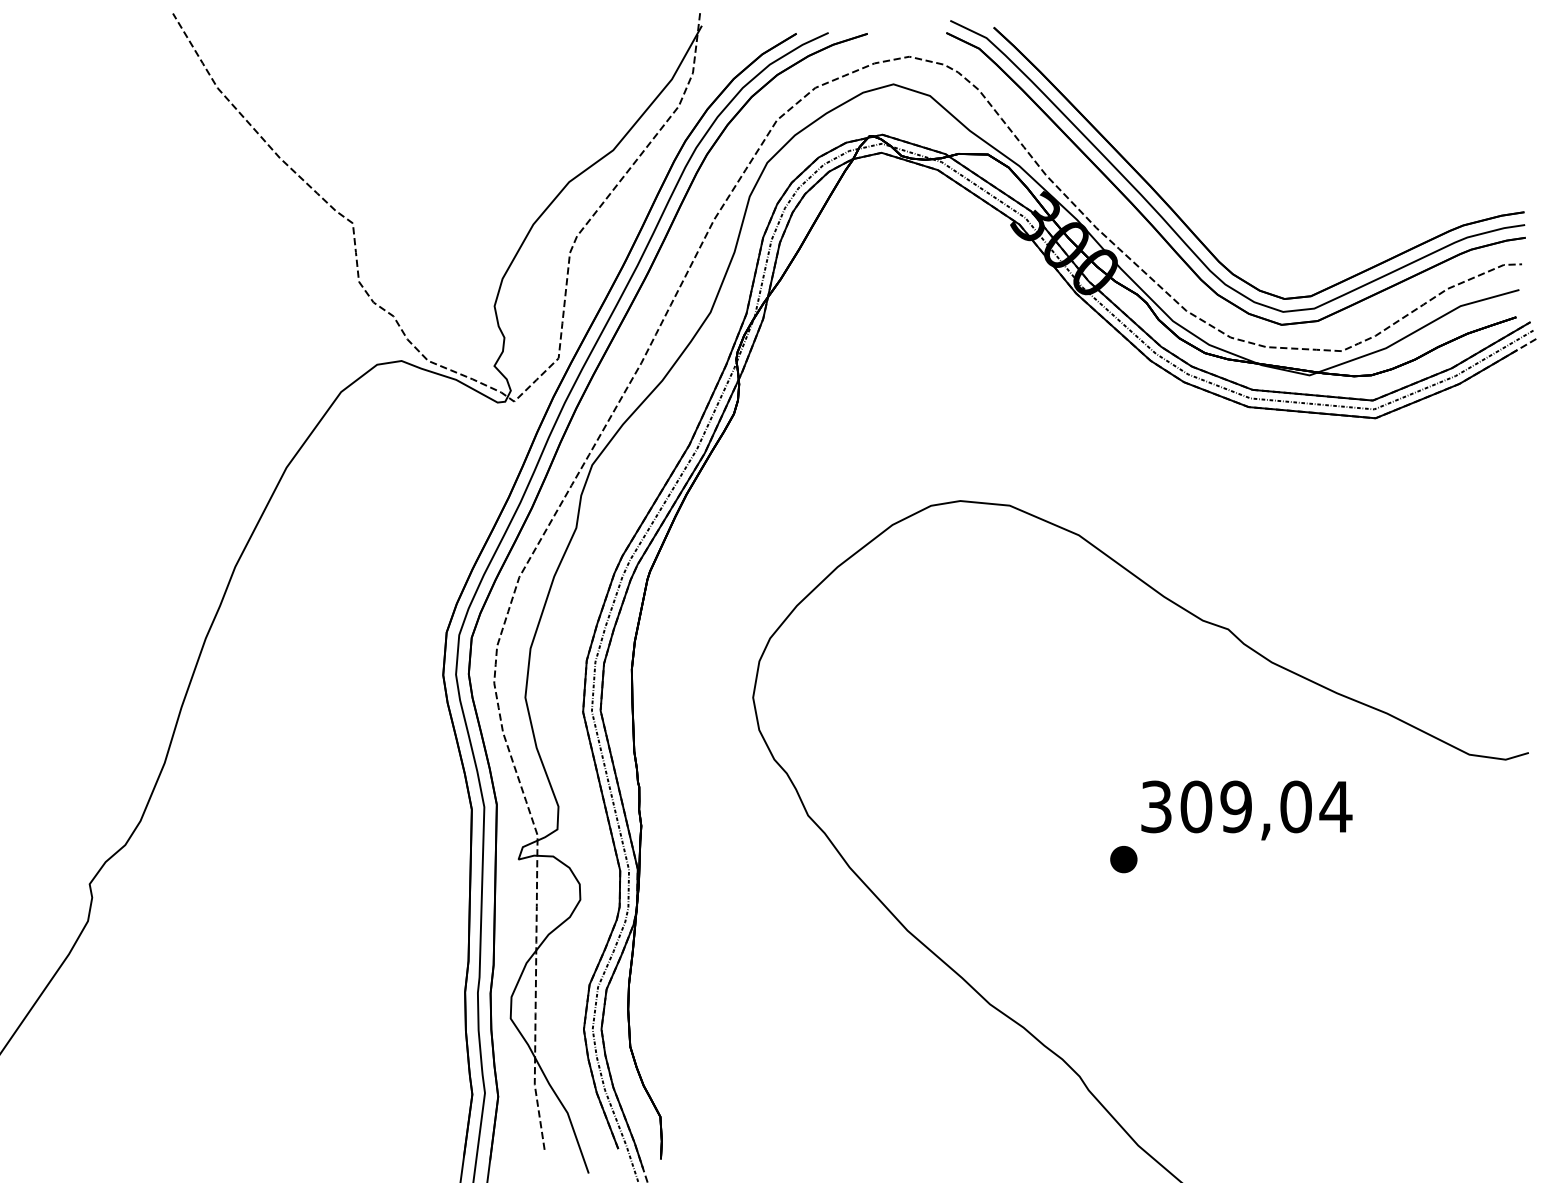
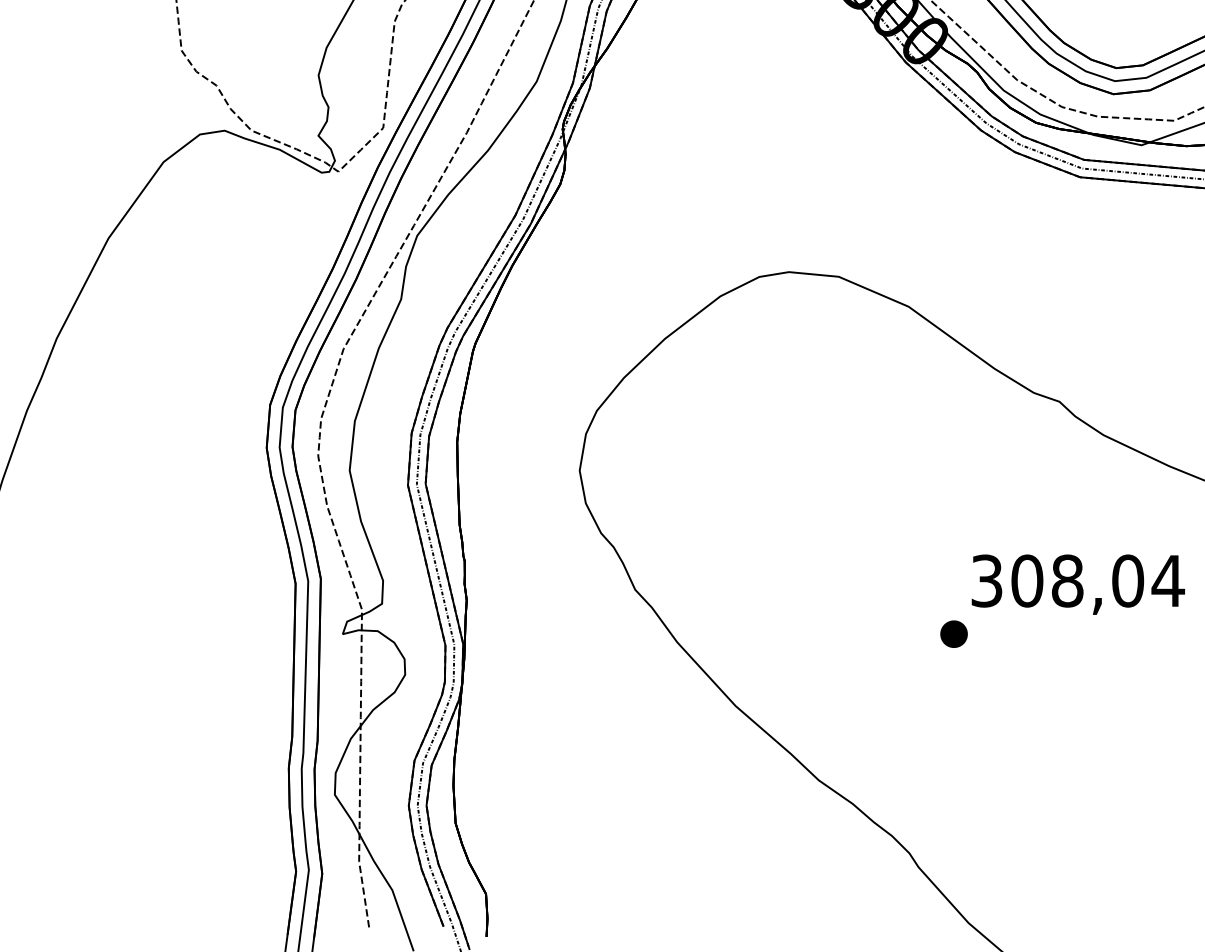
text: (1236, 806) -> (1067, 580), 309,04 -> 308,04

